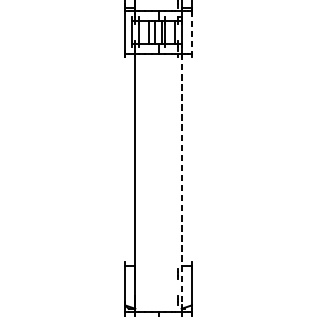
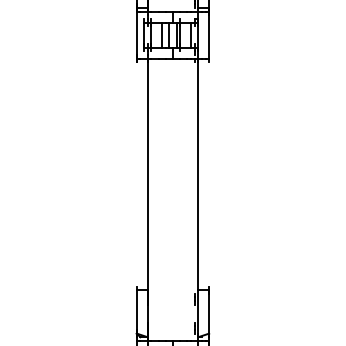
line: (191, 32) -> (209, 35), dashed -> solid
line: (181, 182) -> (198, 199), dashed -> solid

